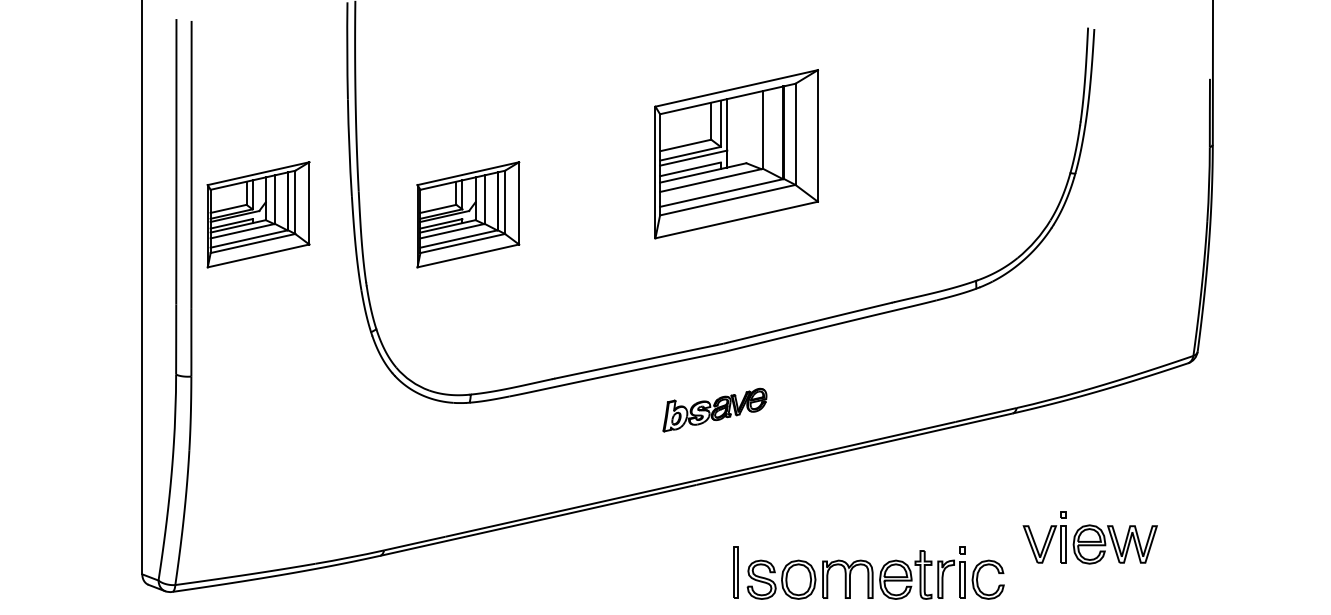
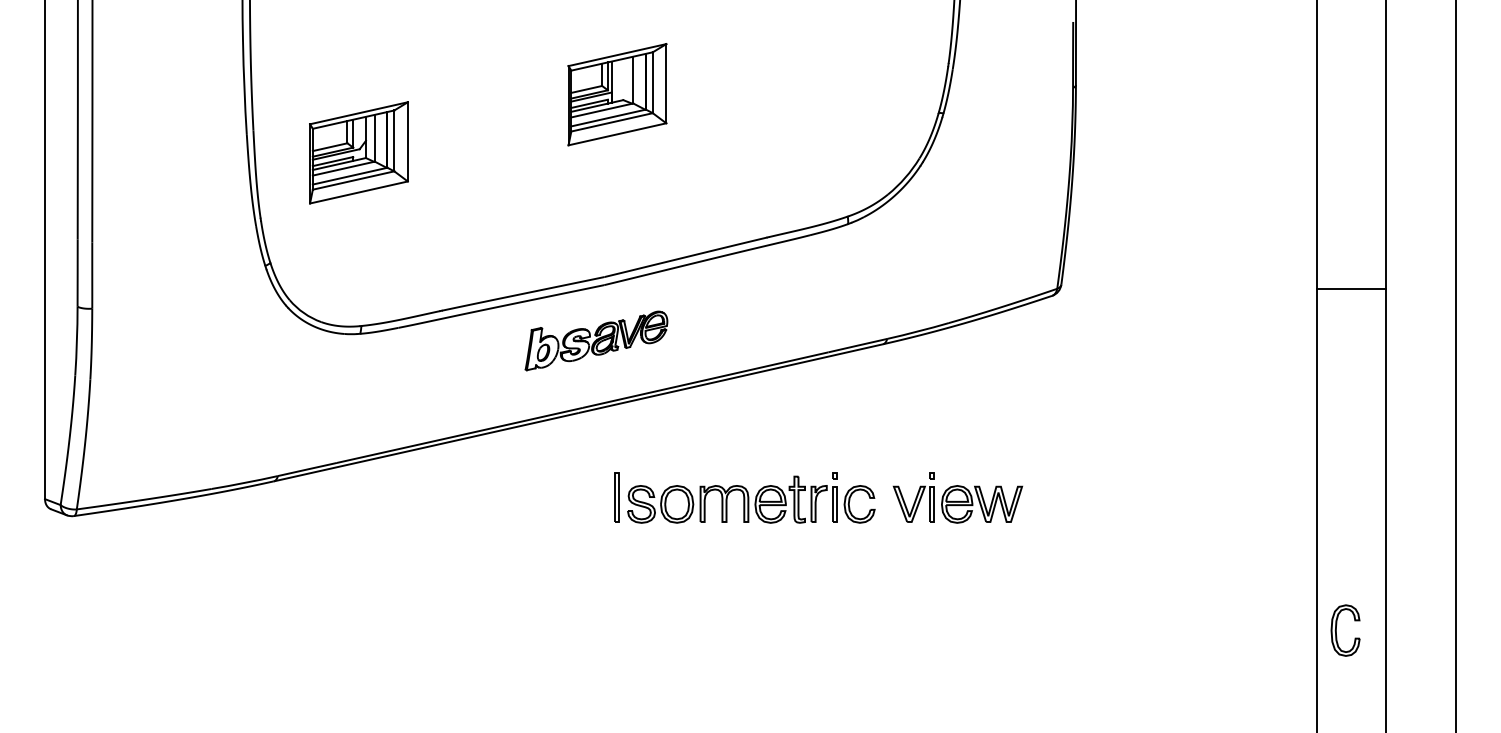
part: (736, 154) -> (617, 94), size x0.62
part: (258, 214) -> (156, 152), removed
part: (714, 409) -> (596, 340), size x1.43
part: (1089, 537) -> (957, 497), moved

